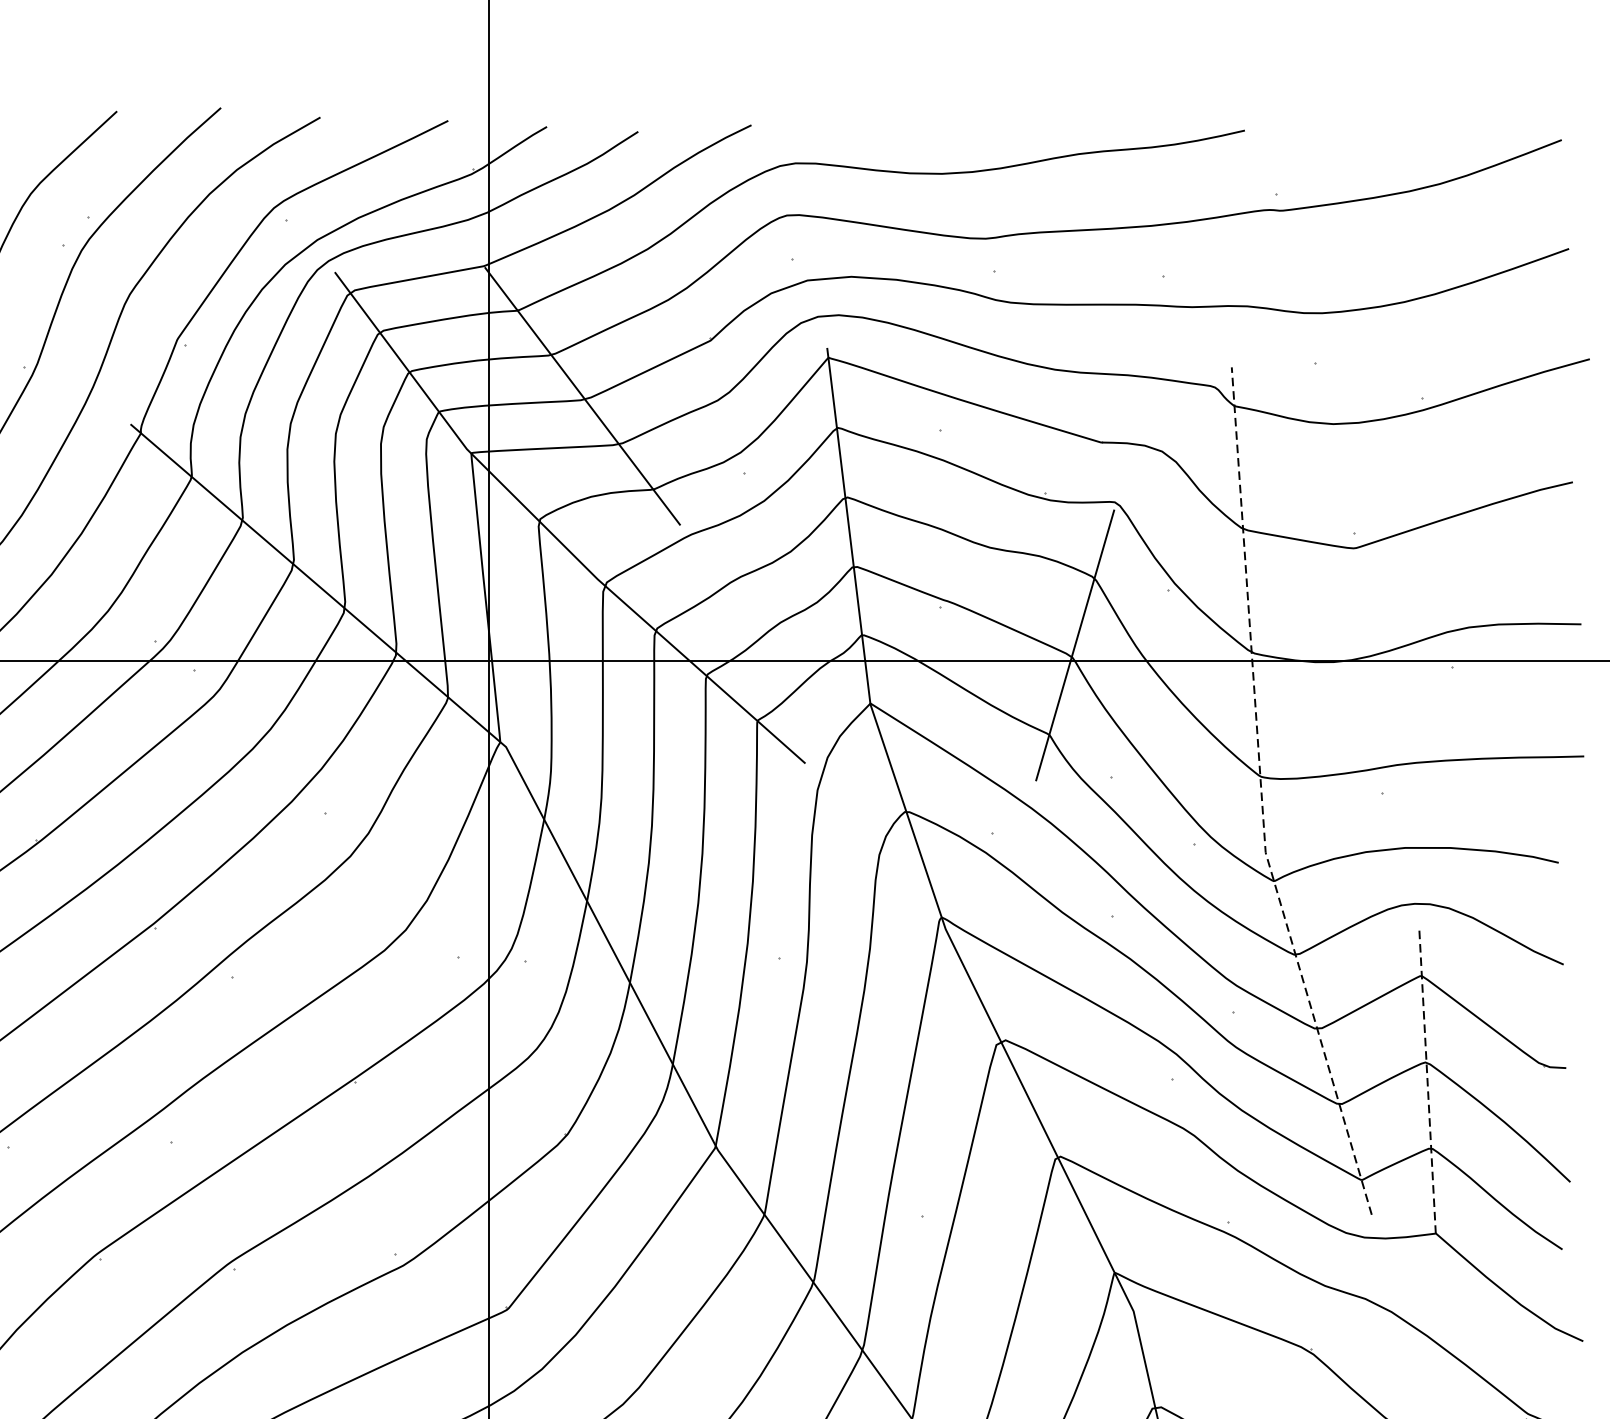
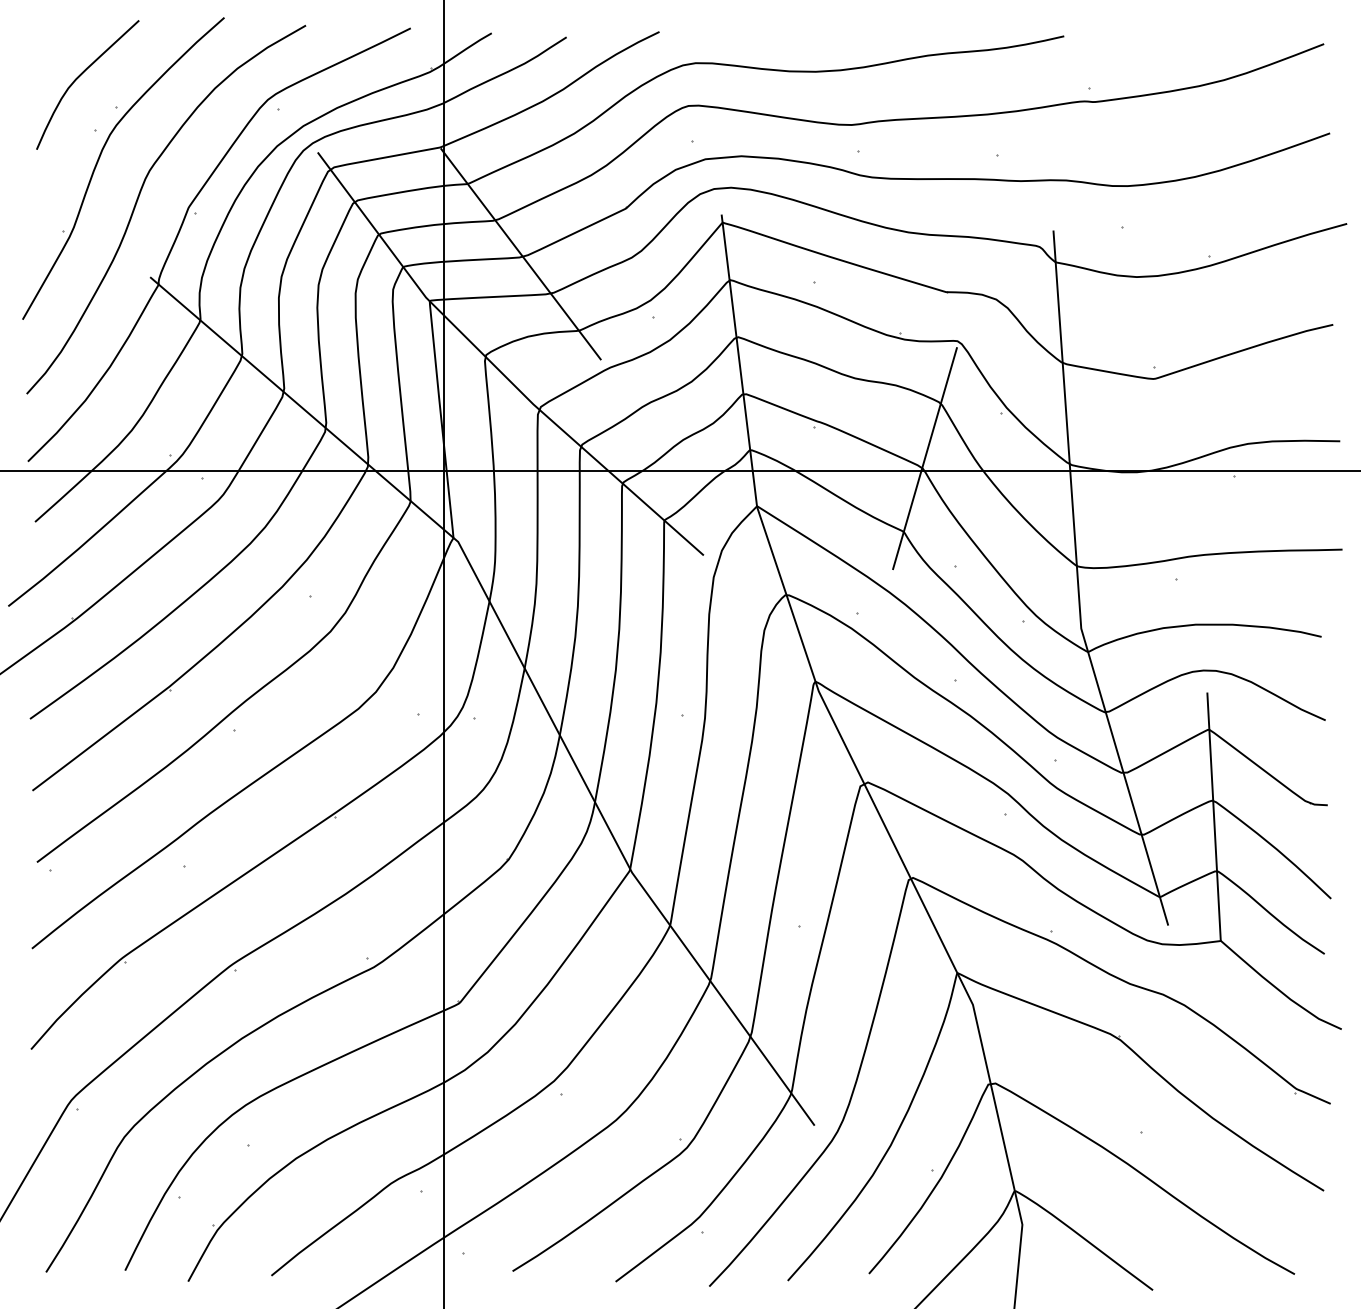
line: (1262, 797) -> (1078, 583), dashed -> solid
line: (1428, 1083) -> (1214, 817), dashed -> solid

